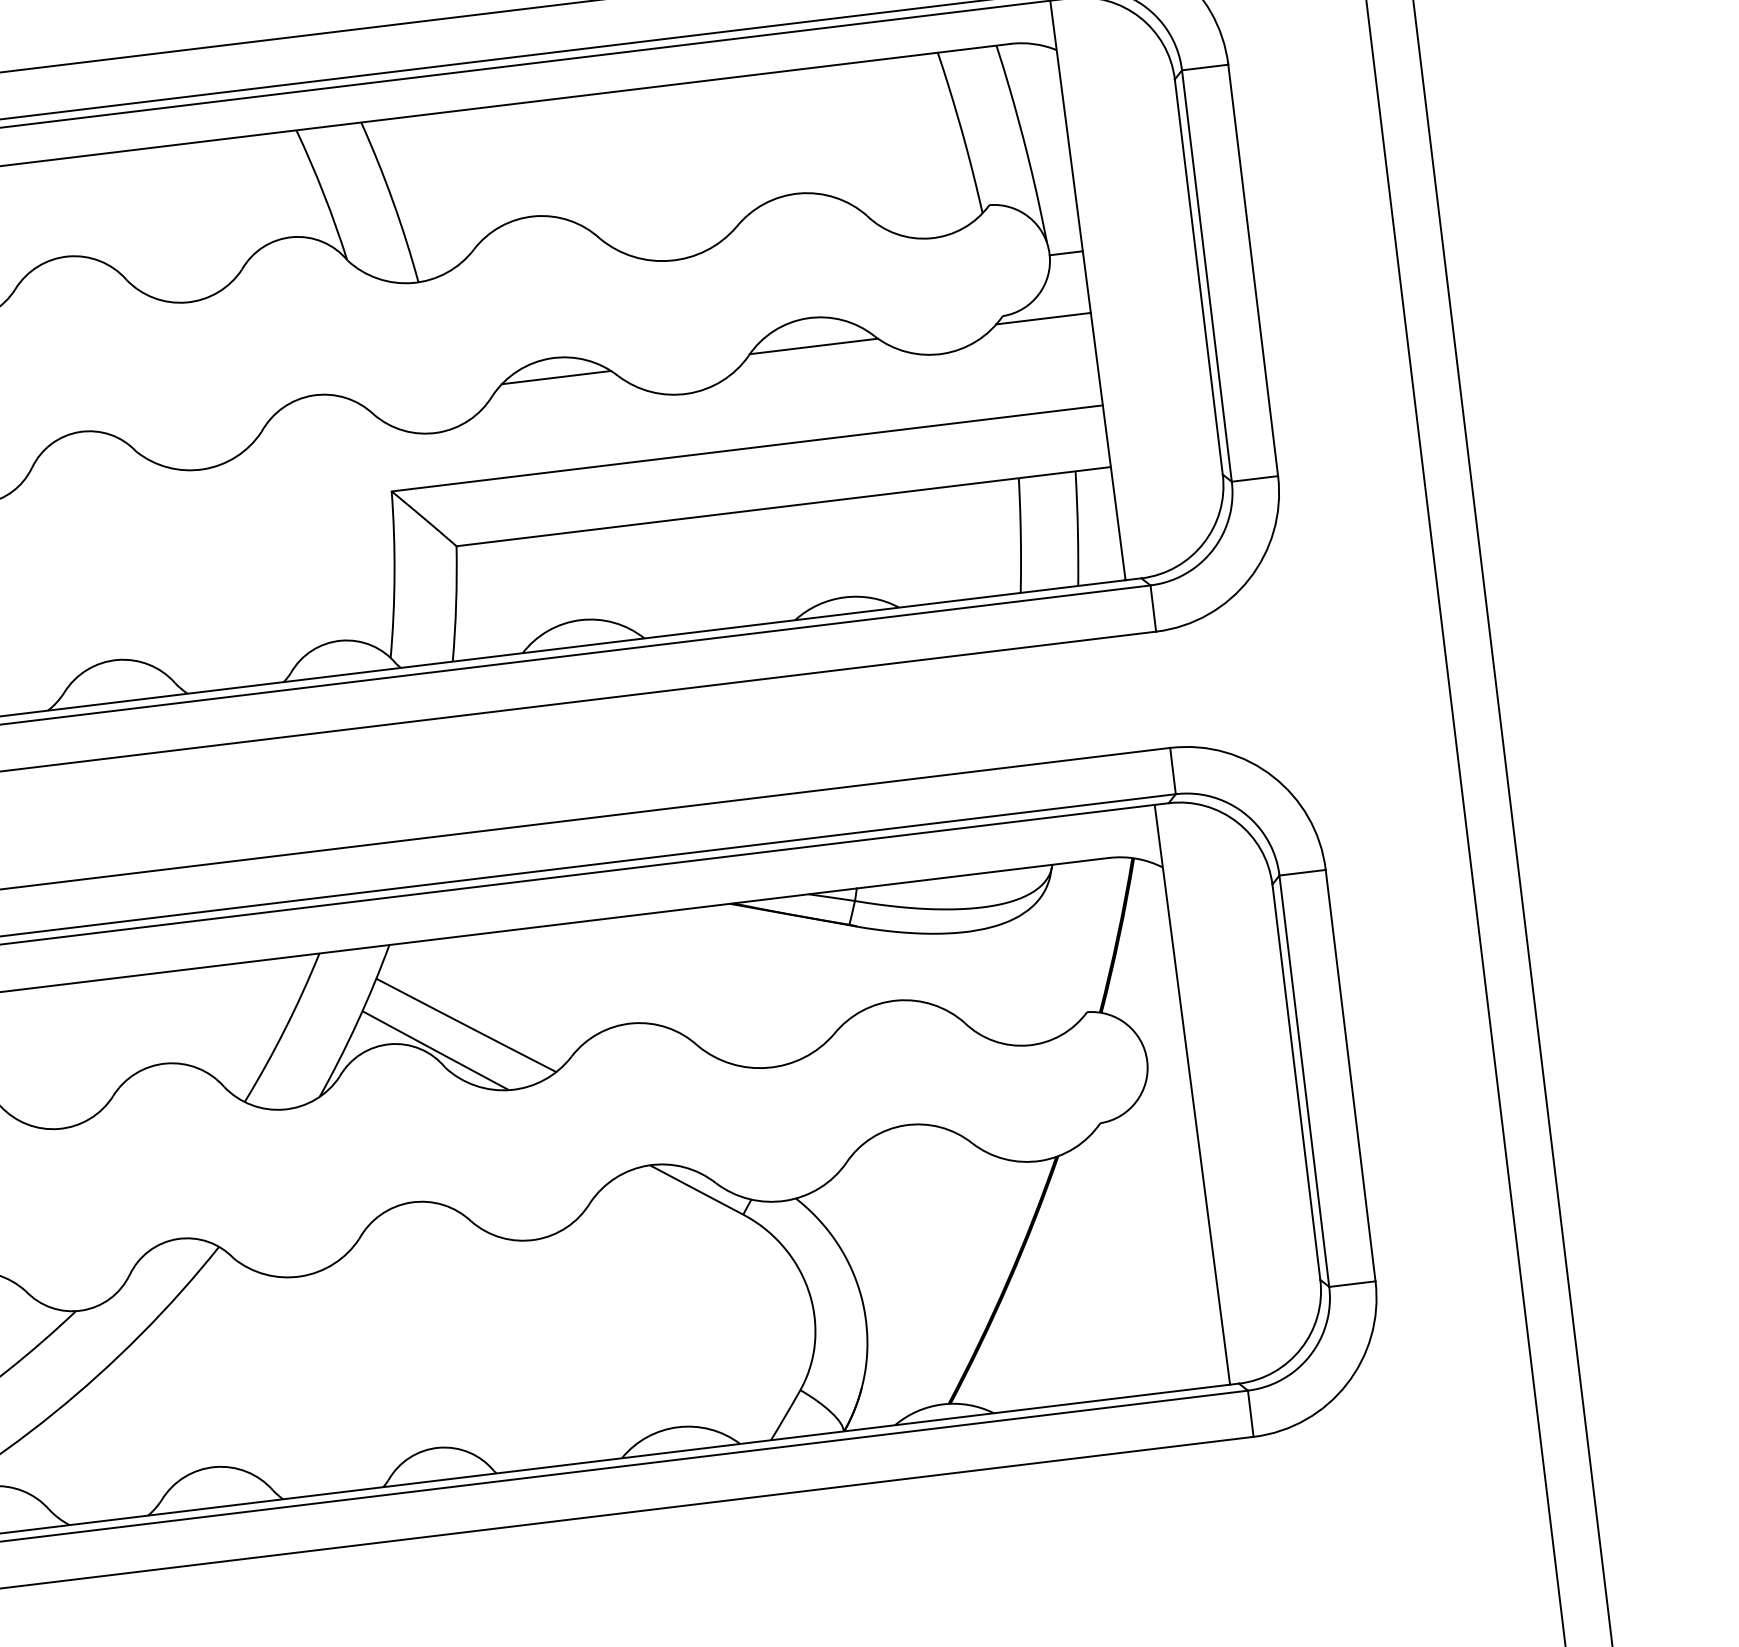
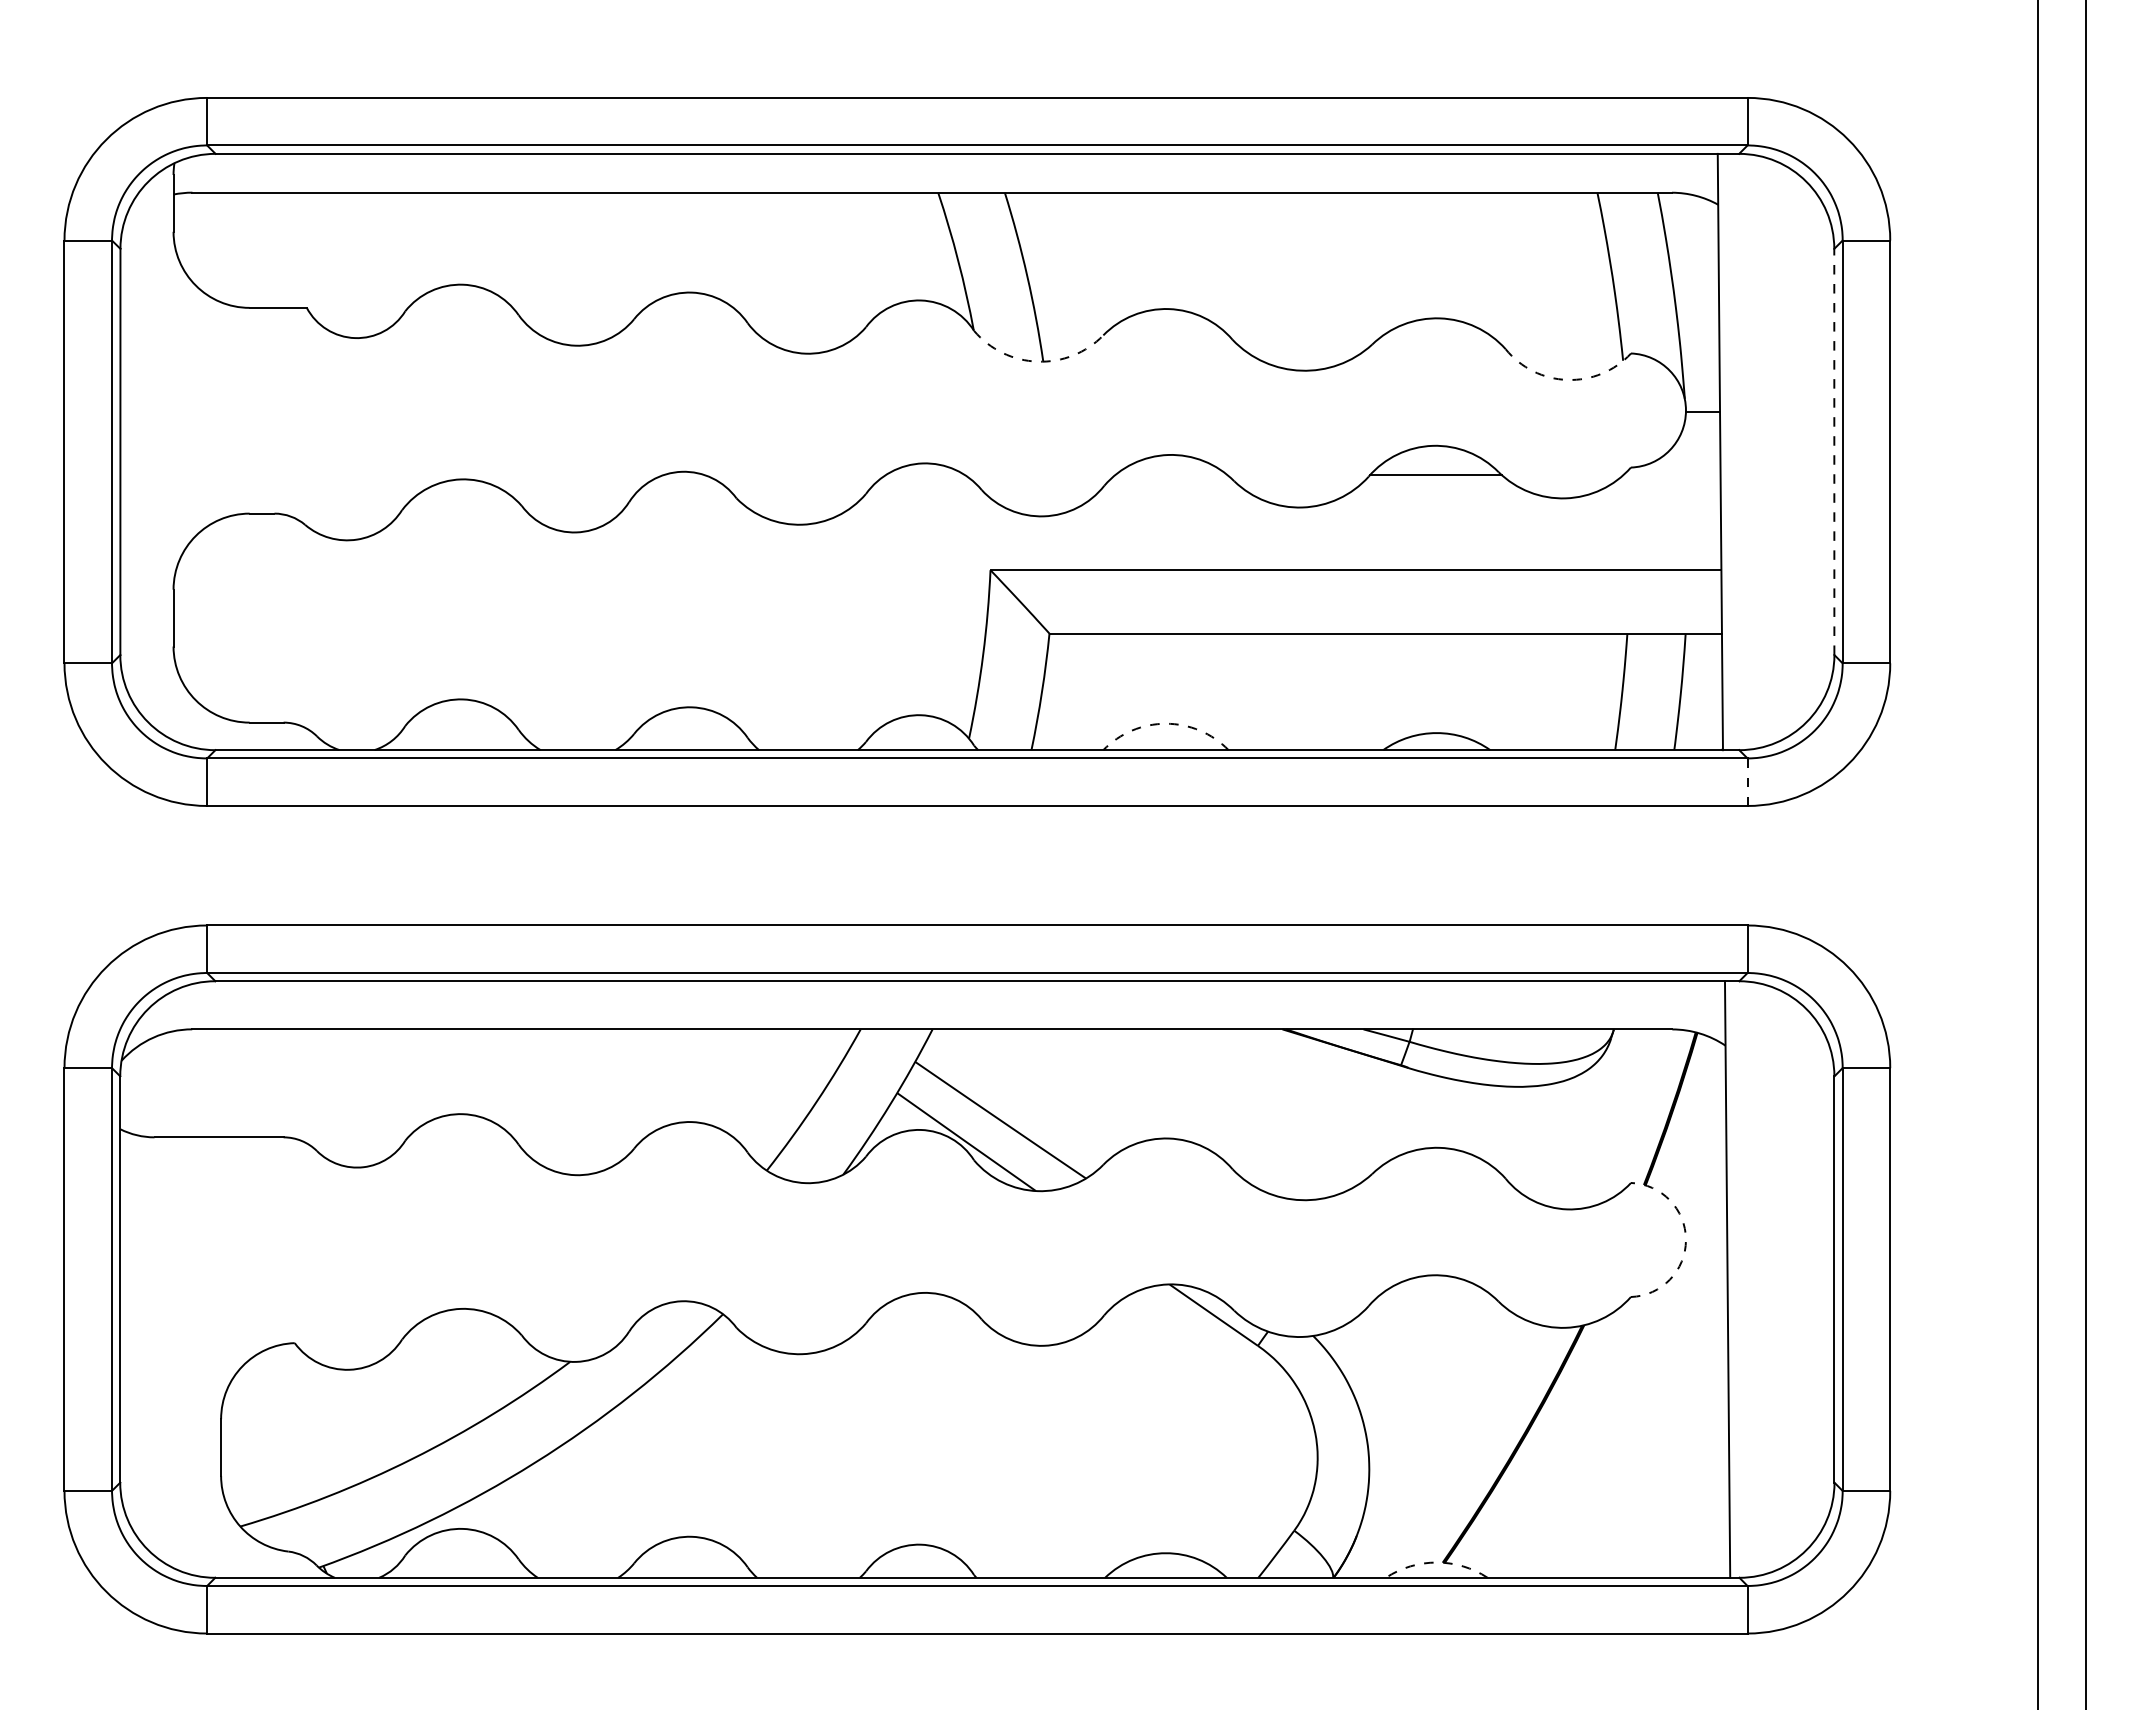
arc: (930, 237) -> (1567, 379), solid -> dashed
line: (1198, 276) -> (1834, 451), solid -> dashed
arc: (412, 282) -> (1037, 361), solid -> dashed
line: (1043, 319) -> (1671, 475), removed
line: (556, 377) -> (1171, 475), removed
line: (1153, 608) -> (1747, 782), solid -> dashed
arc: (580, 619) -> (1165, 723), solid -> dashed
arc: (1146, 1060) -> (1685, 1239), solid -> dashed
arc: (942, 1404) -> (1436, 1562), solid -> dashed

